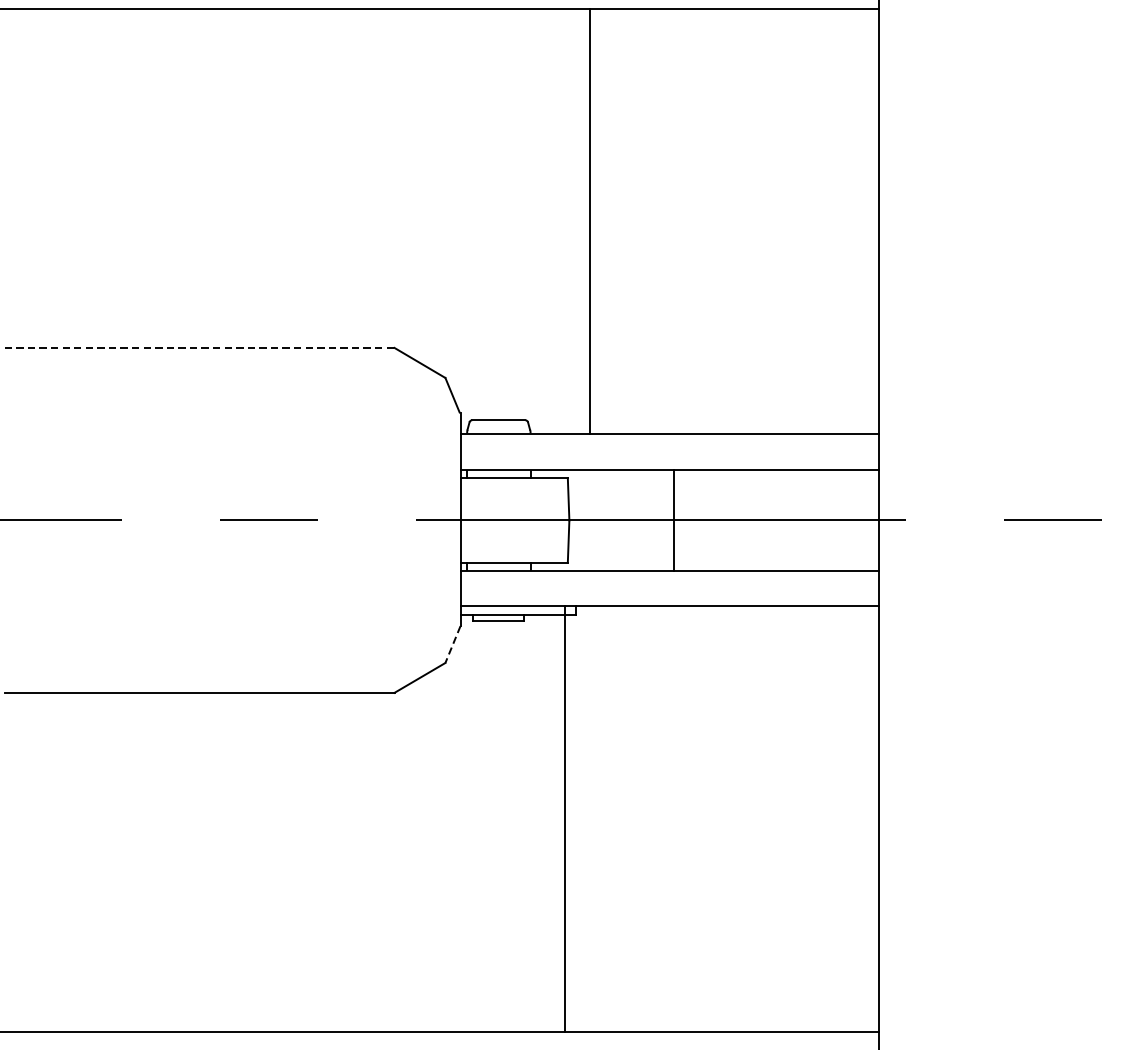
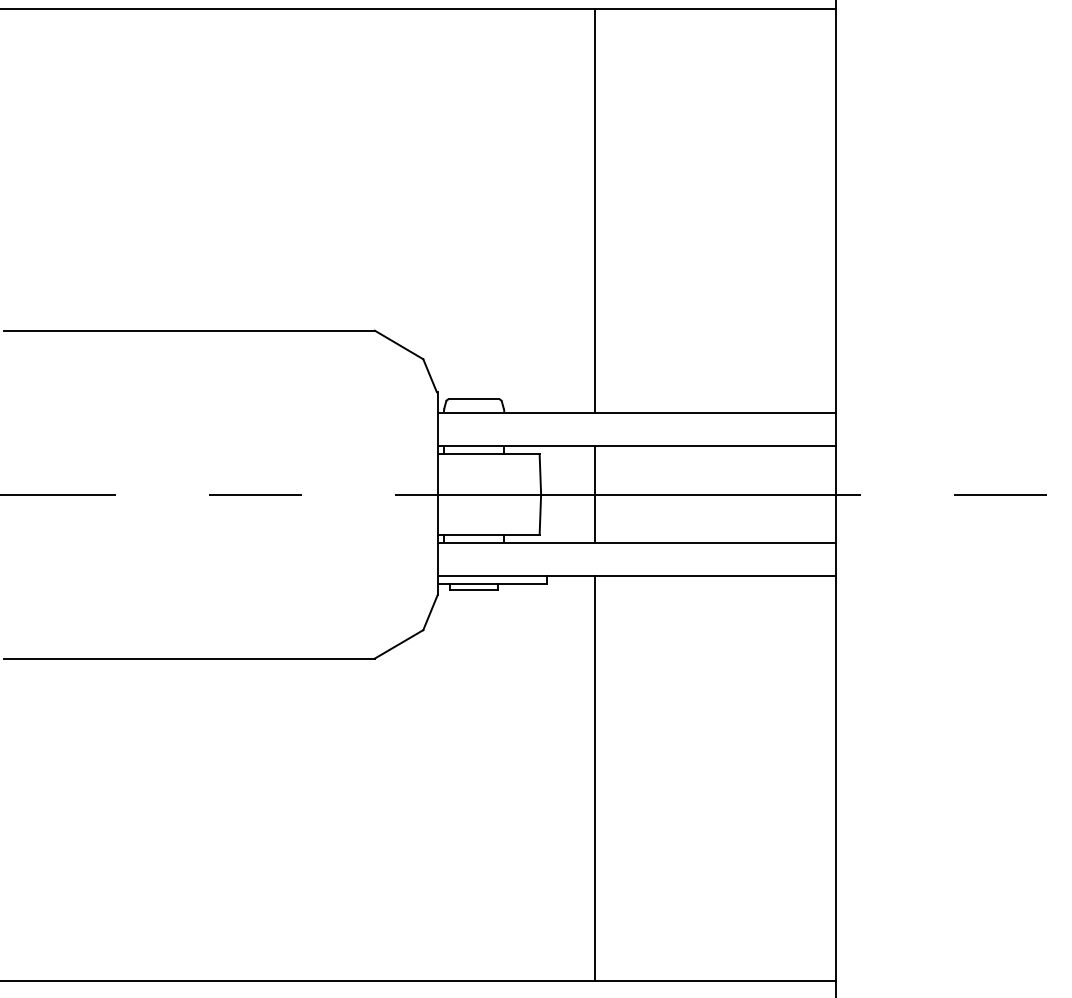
line: (590, 221) -> (595, 210), moved
line: (200, 347) -> (190, 330), dashed -> solid
line: (673, 520) -> (595, 494), moved
line: (452, 644) -> (430, 612), dashed -> solid
line: (565, 819) -> (595, 778), moved

